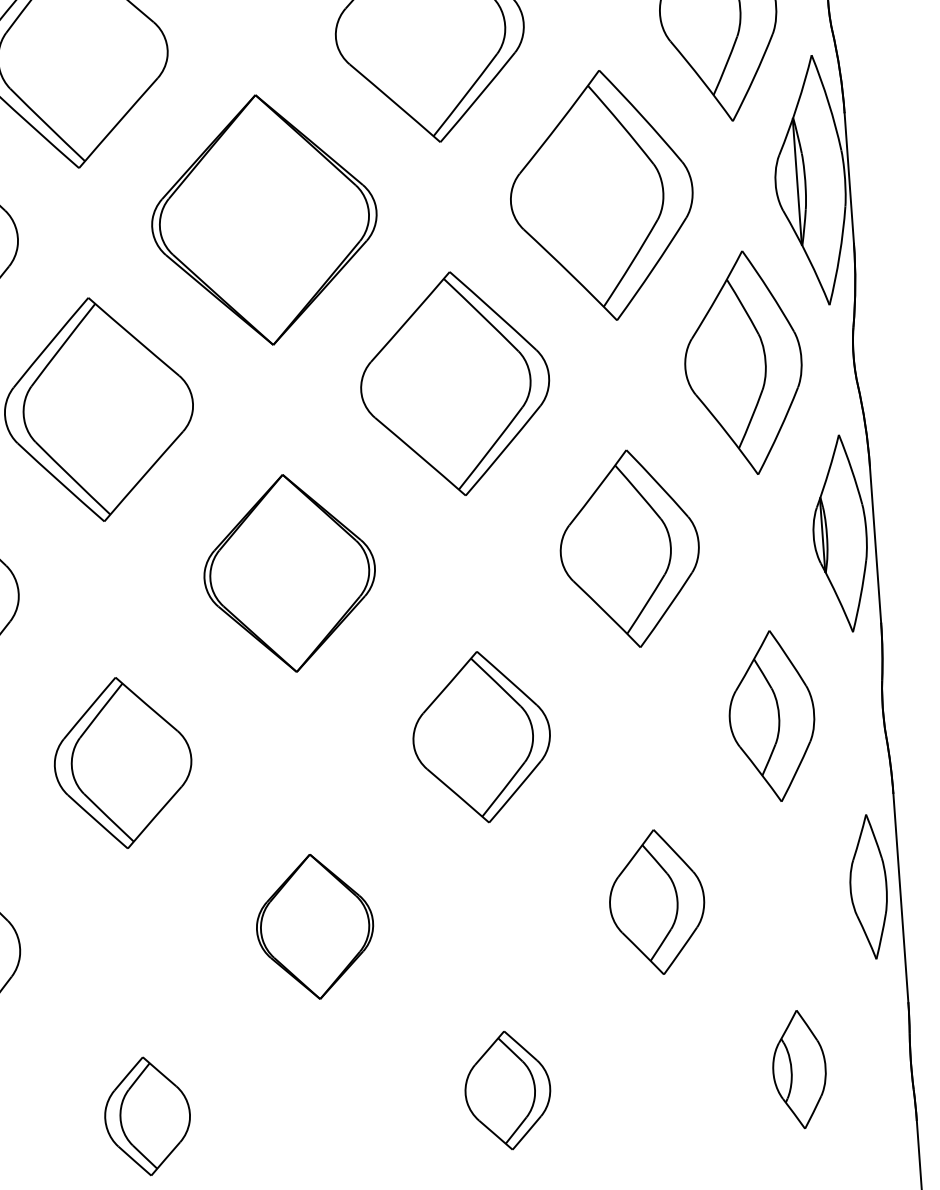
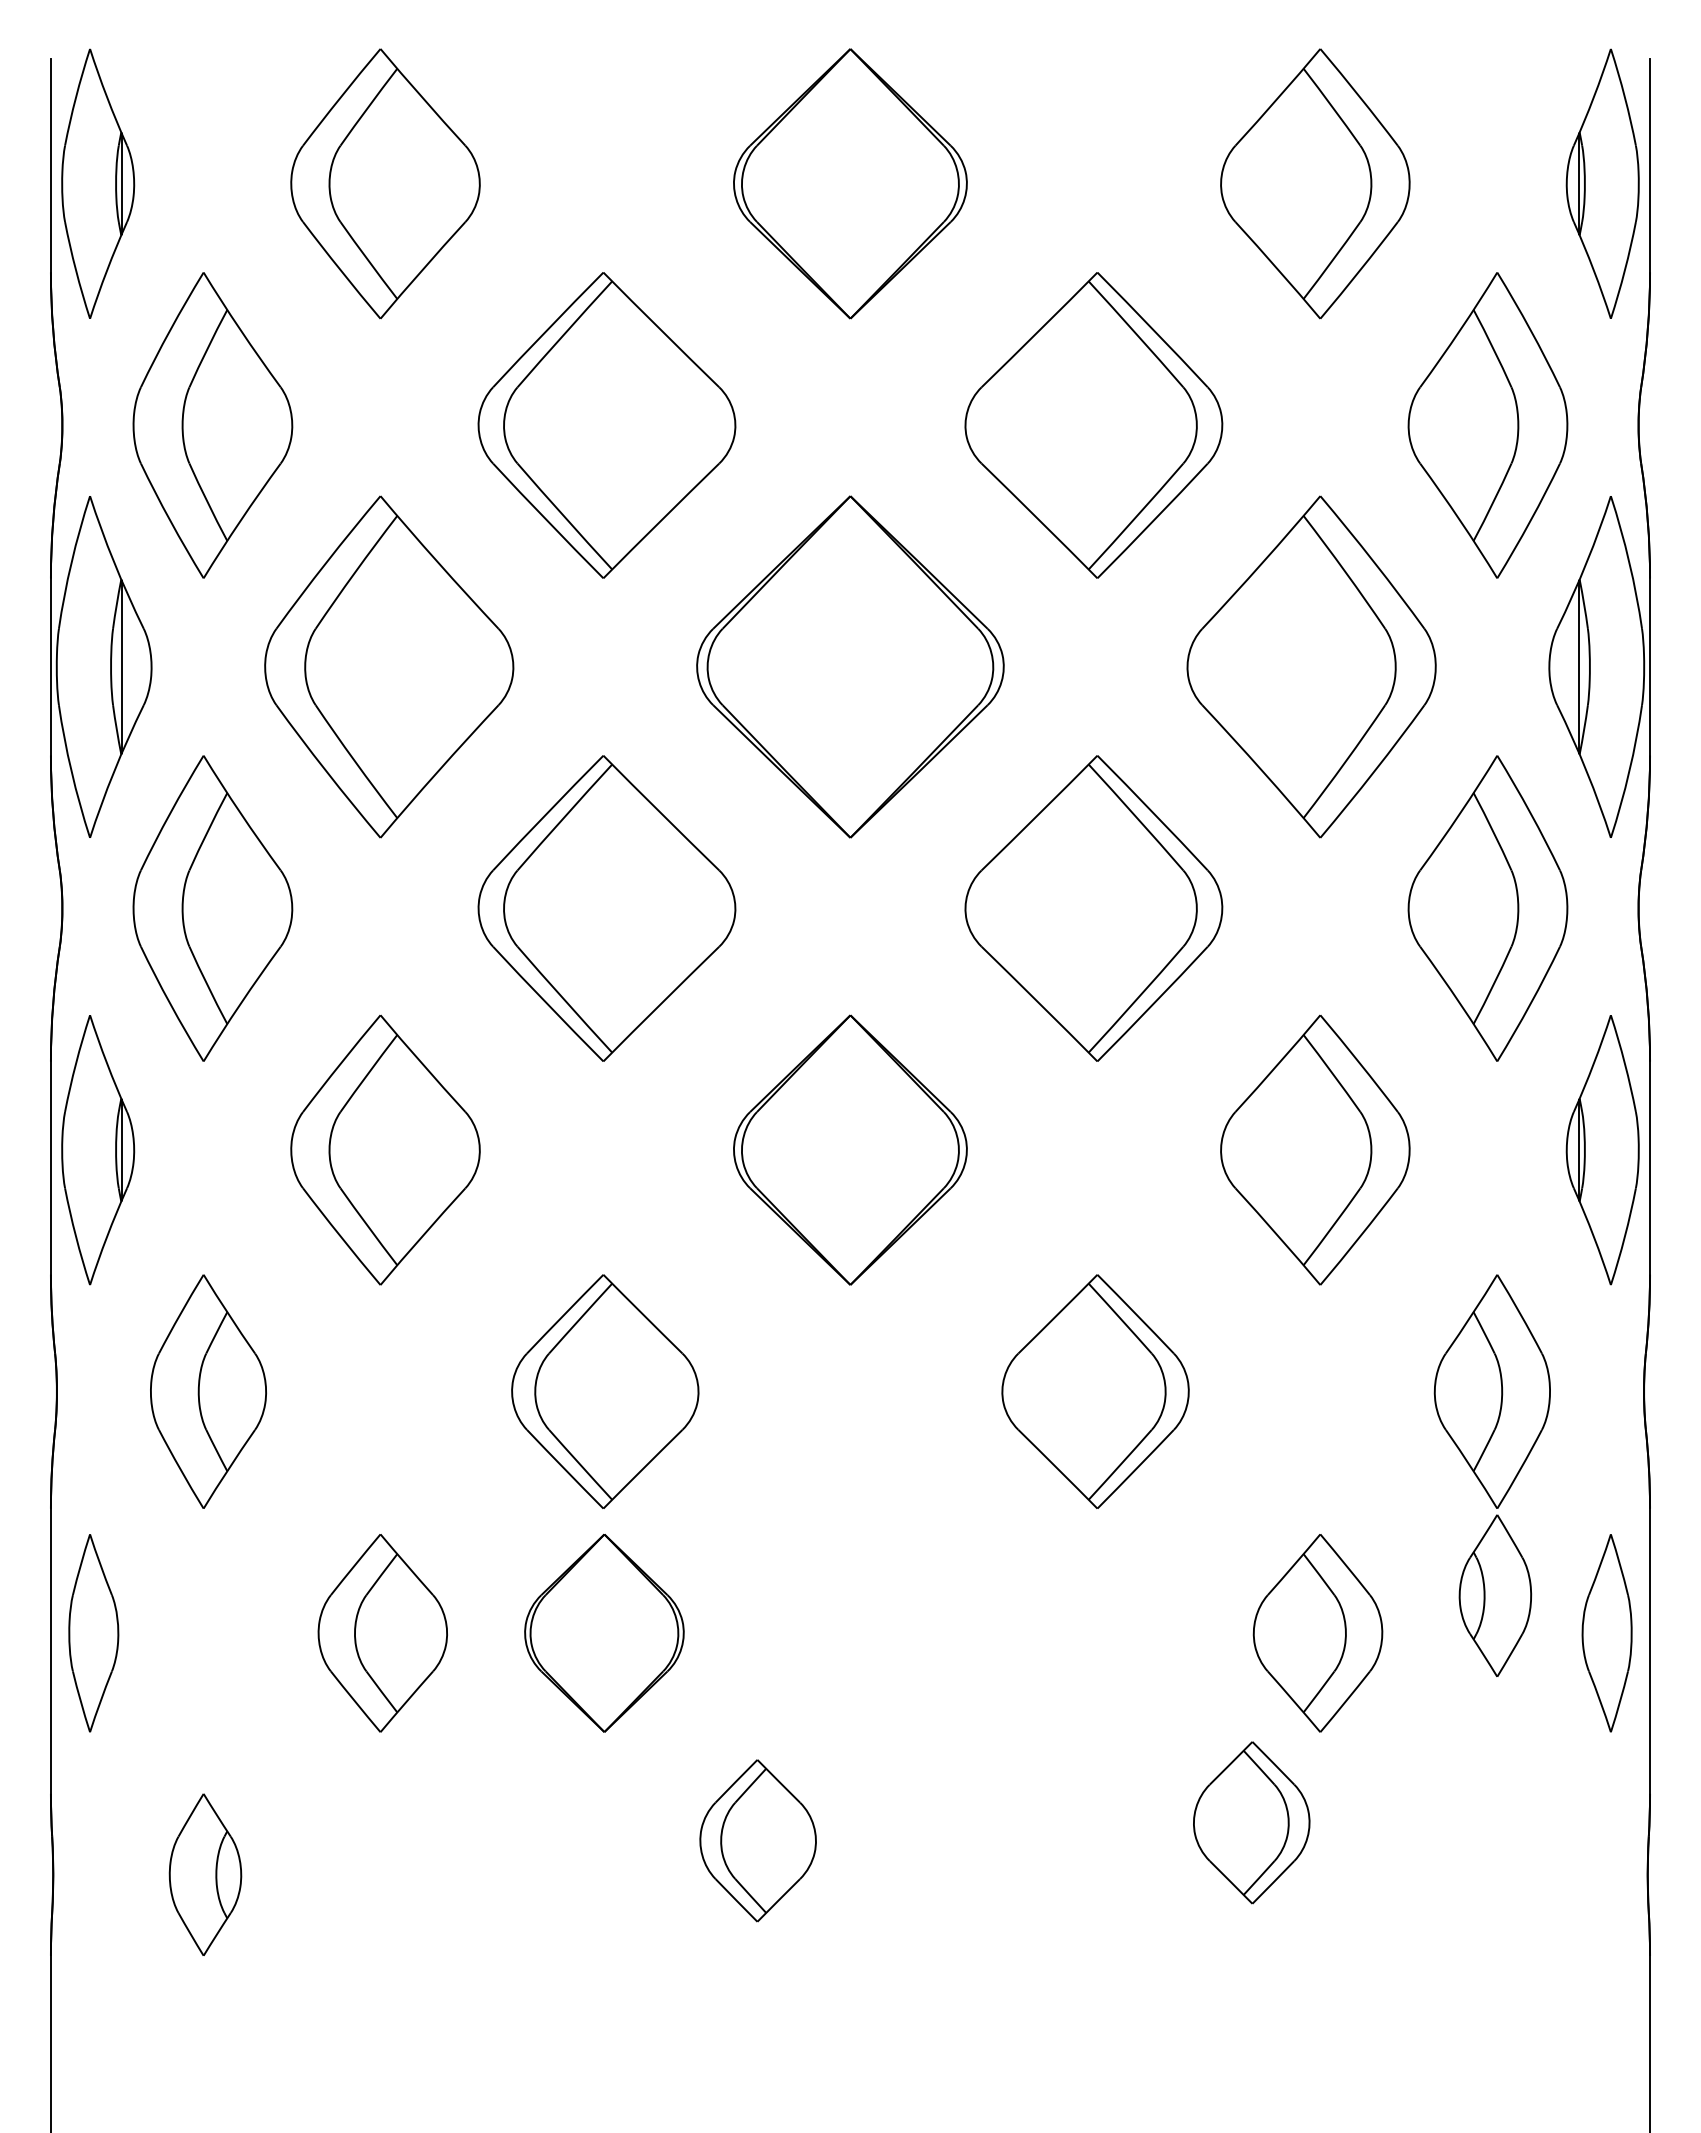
part: (315, 926) -> (604, 1632), moved
part: (799, 1069) -> (1495, 1595), moved
part: (507, 1090) -> (1251, 1822), moved
part: (147, 1116) -> (757, 1840), moved

